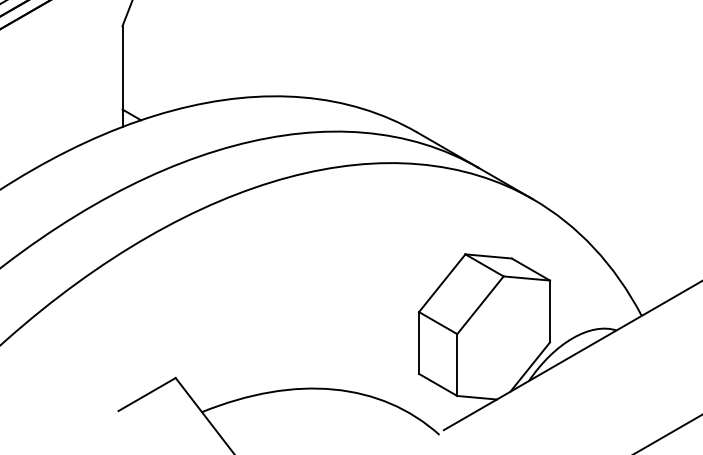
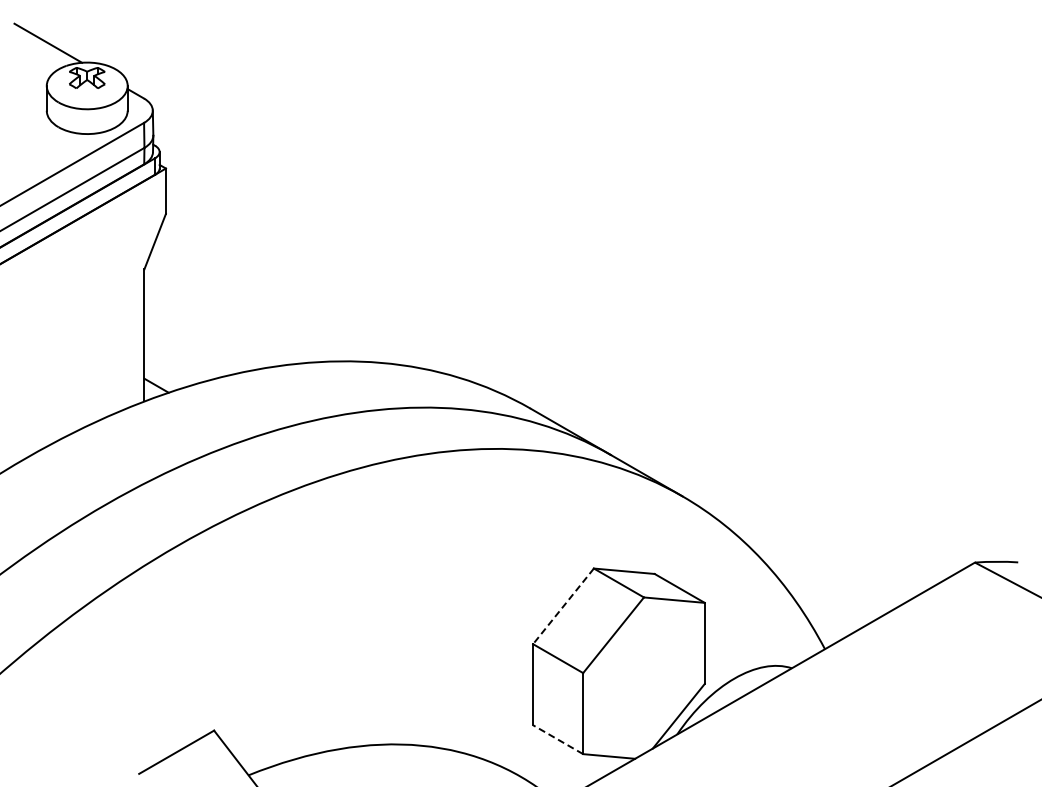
line: (442, 283) -> (563, 606), solid -> dashed
line: (438, 384) -> (558, 739), solid -> dashed

